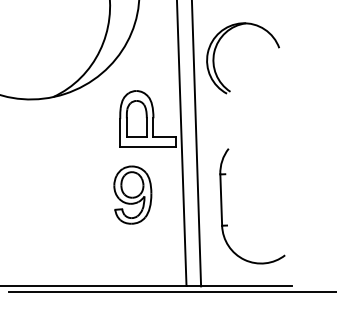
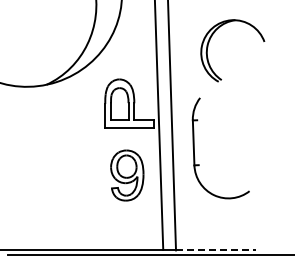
part: (217, 46) -> (210, 40), moved
part: (133, 195) -> (127, 175), moved
part: (222, 206) -> (194, 148), moved
line: (246, 286) -> (215, 250), solid -> dashed

